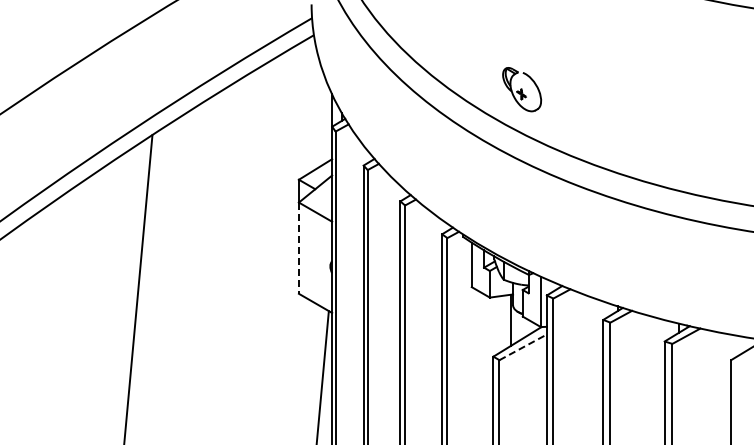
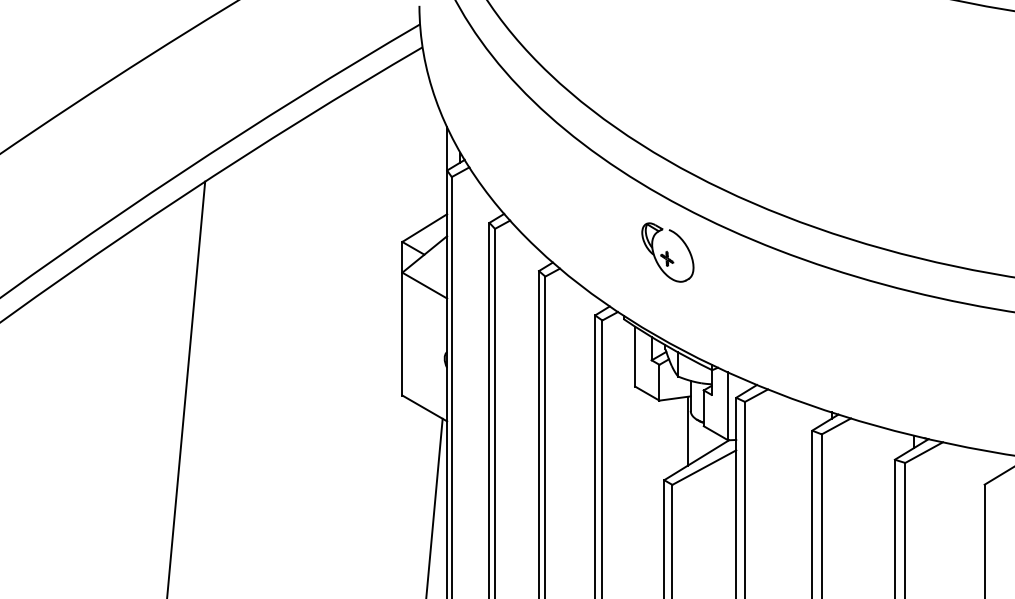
part: (522, 89) -> (668, 252), moved
line: (298, 248) -> (401, 334), dashed -> solid
line: (523, 347) -> (704, 467), dashed -> solid

